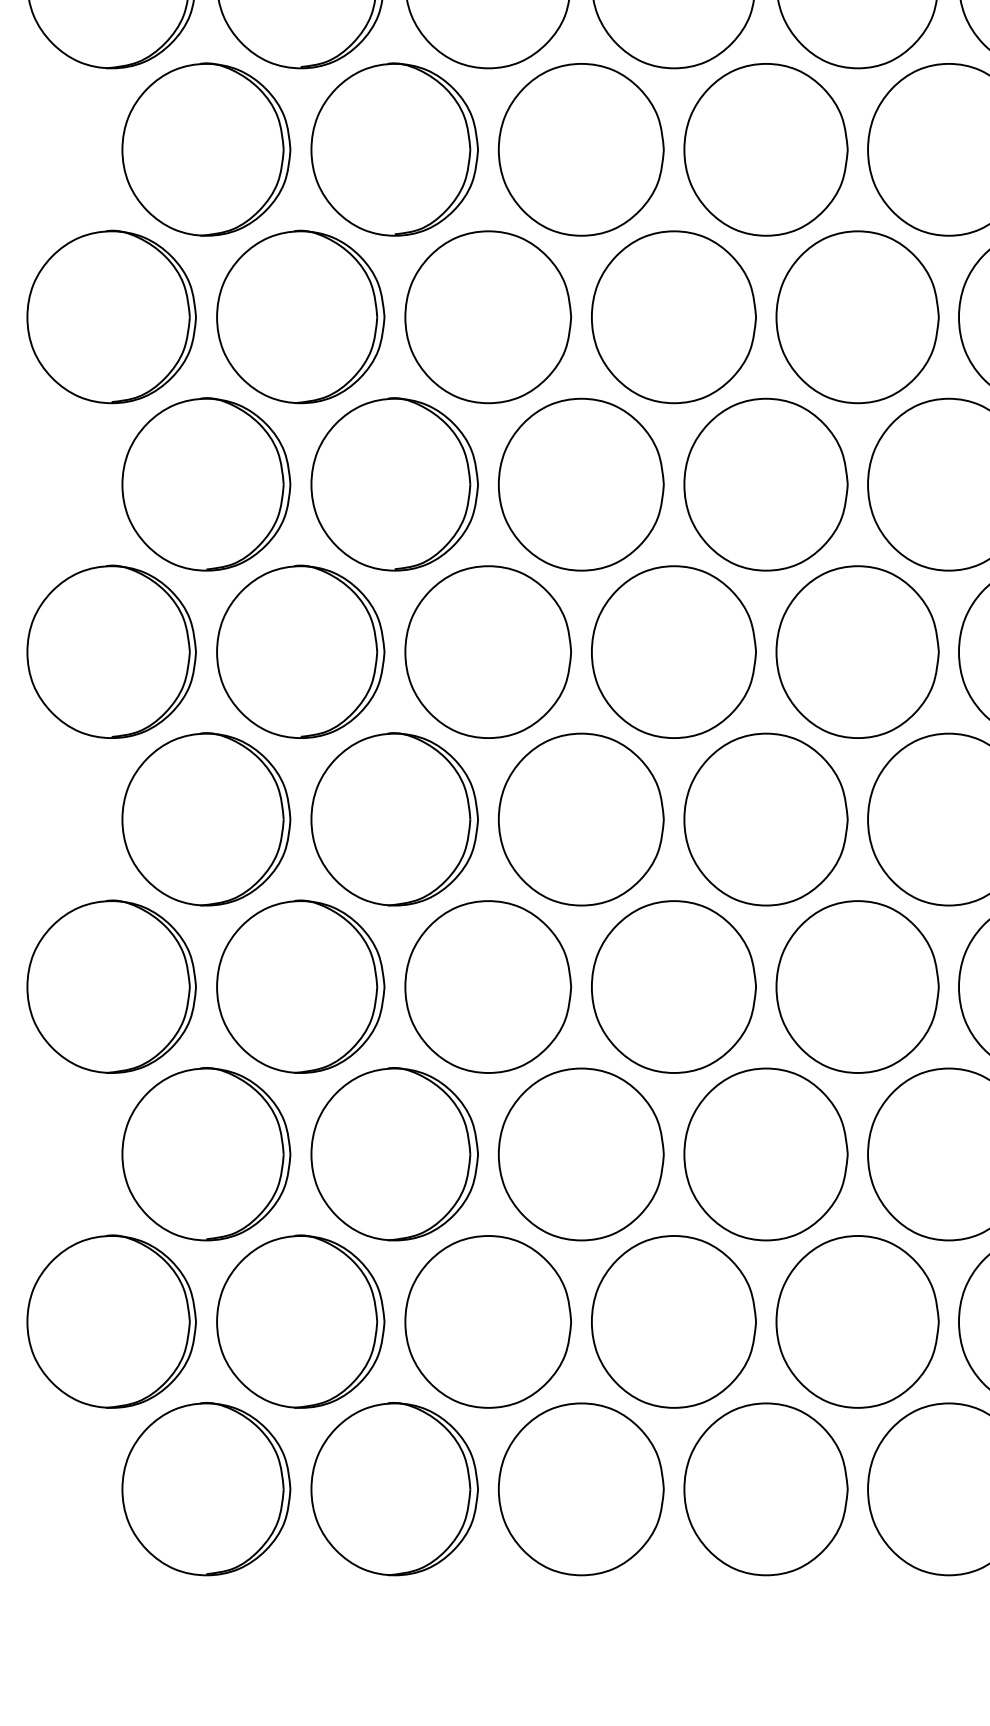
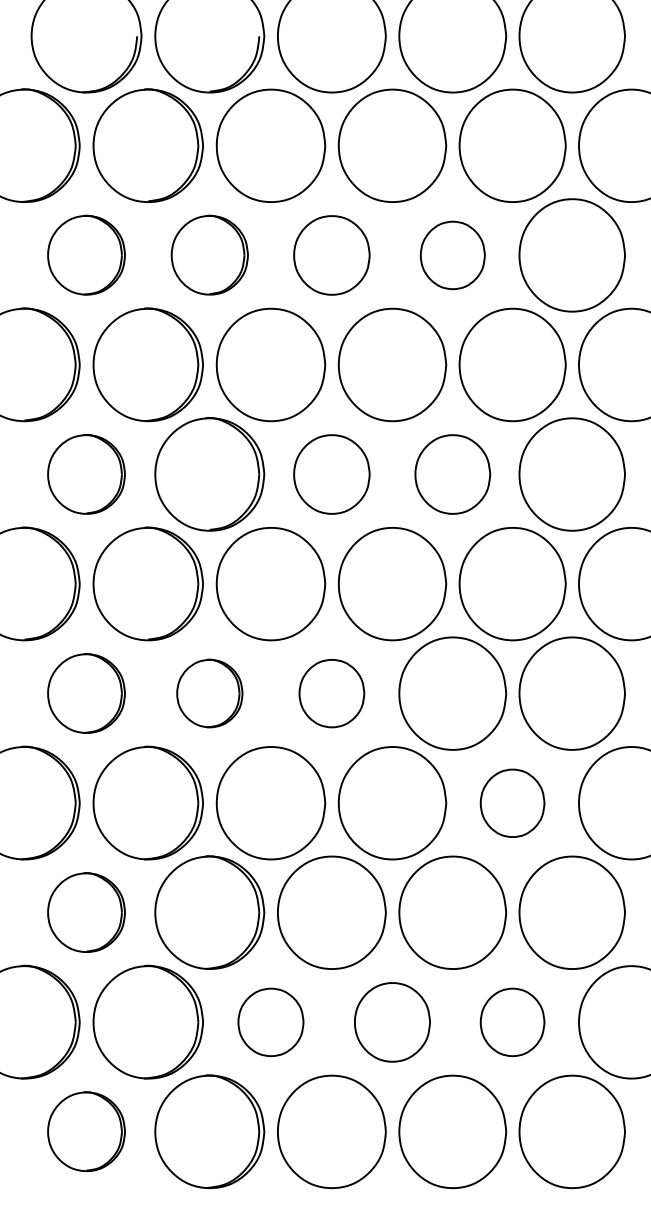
part: (206, 148) -> (86, 254), size x0.7
part: (394, 148) -> (209, 254), size x0.7
part: (580, 149) -> (331, 255), size x0.7
part: (765, 149) -> (452, 255), size x0.6
part: (206, 484) -> (86, 474), size x0.7
part: (580, 484) -> (331, 474), size x0.7
part: (765, 484) -> (452, 474), size x0.7
part: (206, 819) -> (86, 693), size x0.7
part: (394, 819) -> (209, 693), size x0.6
part: (580, 819) -> (331, 693), size x0.6
part: (857, 987) -> (512, 803), size x0.6
part: (206, 1154) -> (86, 912), size x0.7
part: (487, 1322) -> (270, 1022), size x0.6
part: (673, 1322) -> (392, 1022), size x0.7
part: (857, 1322) -> (512, 1022), size x0.6
part: (206, 1488) -> (86, 1131), size x0.7

